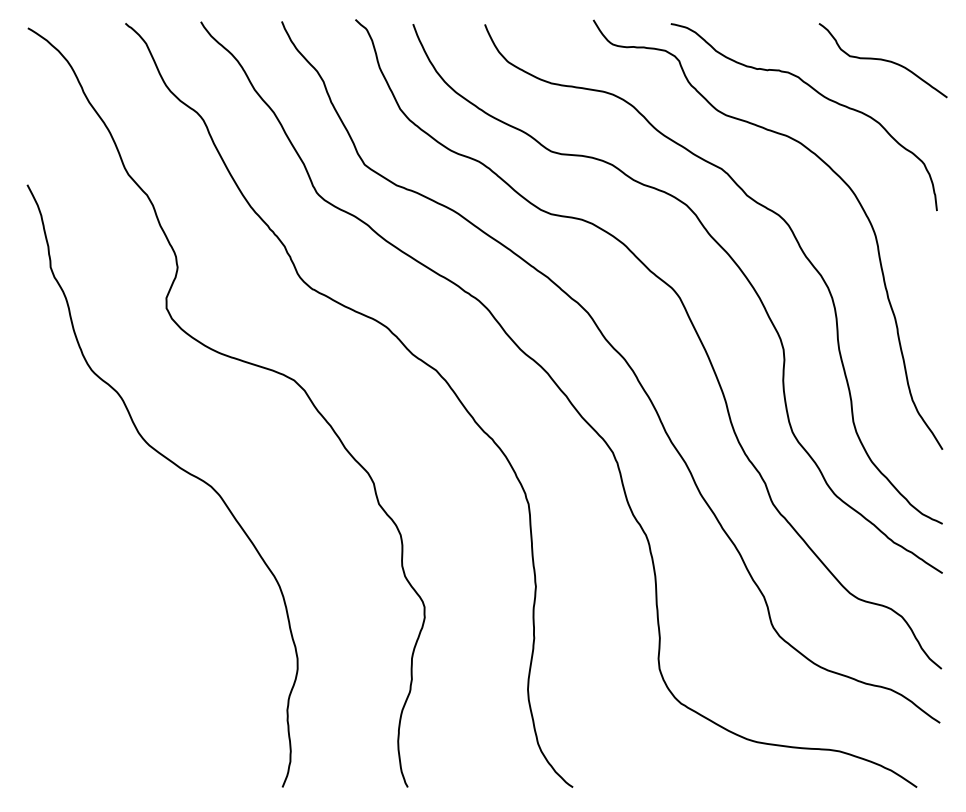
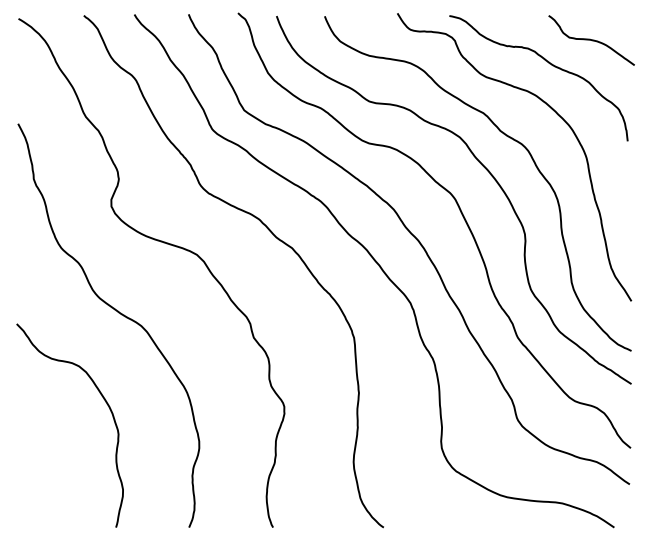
curve: (159, 603) -> (106, 404), added

